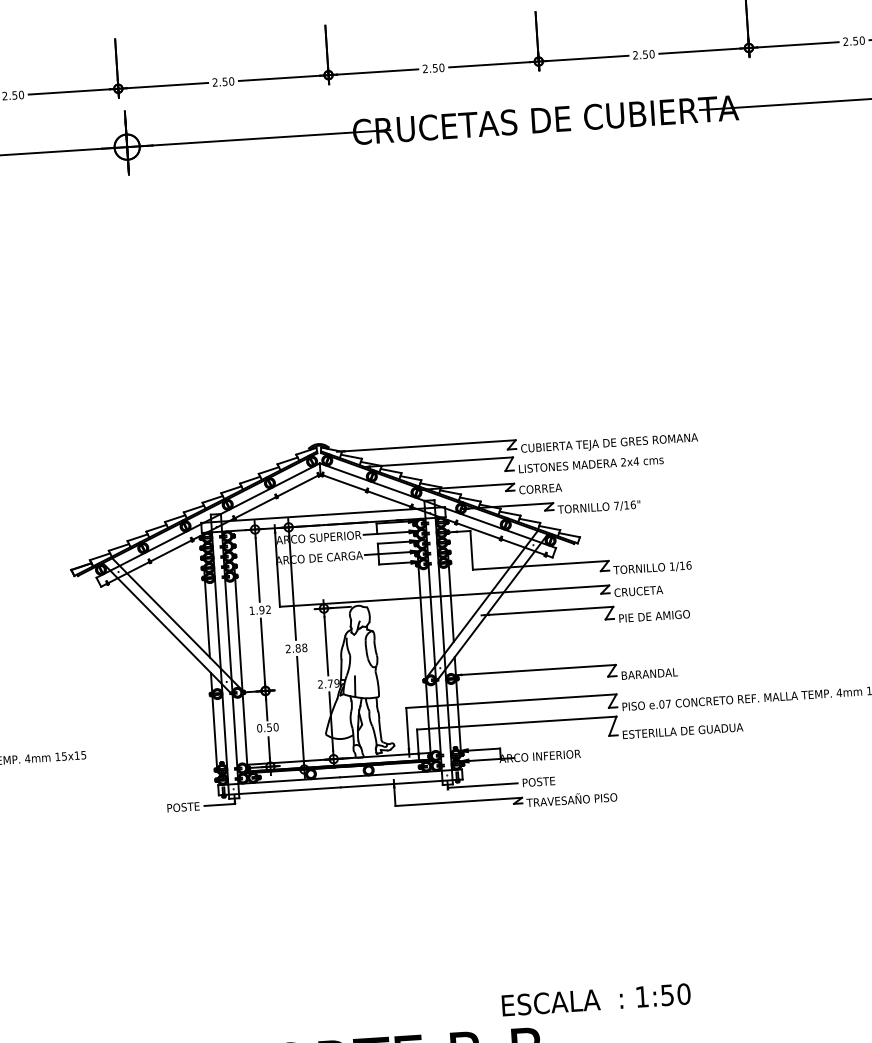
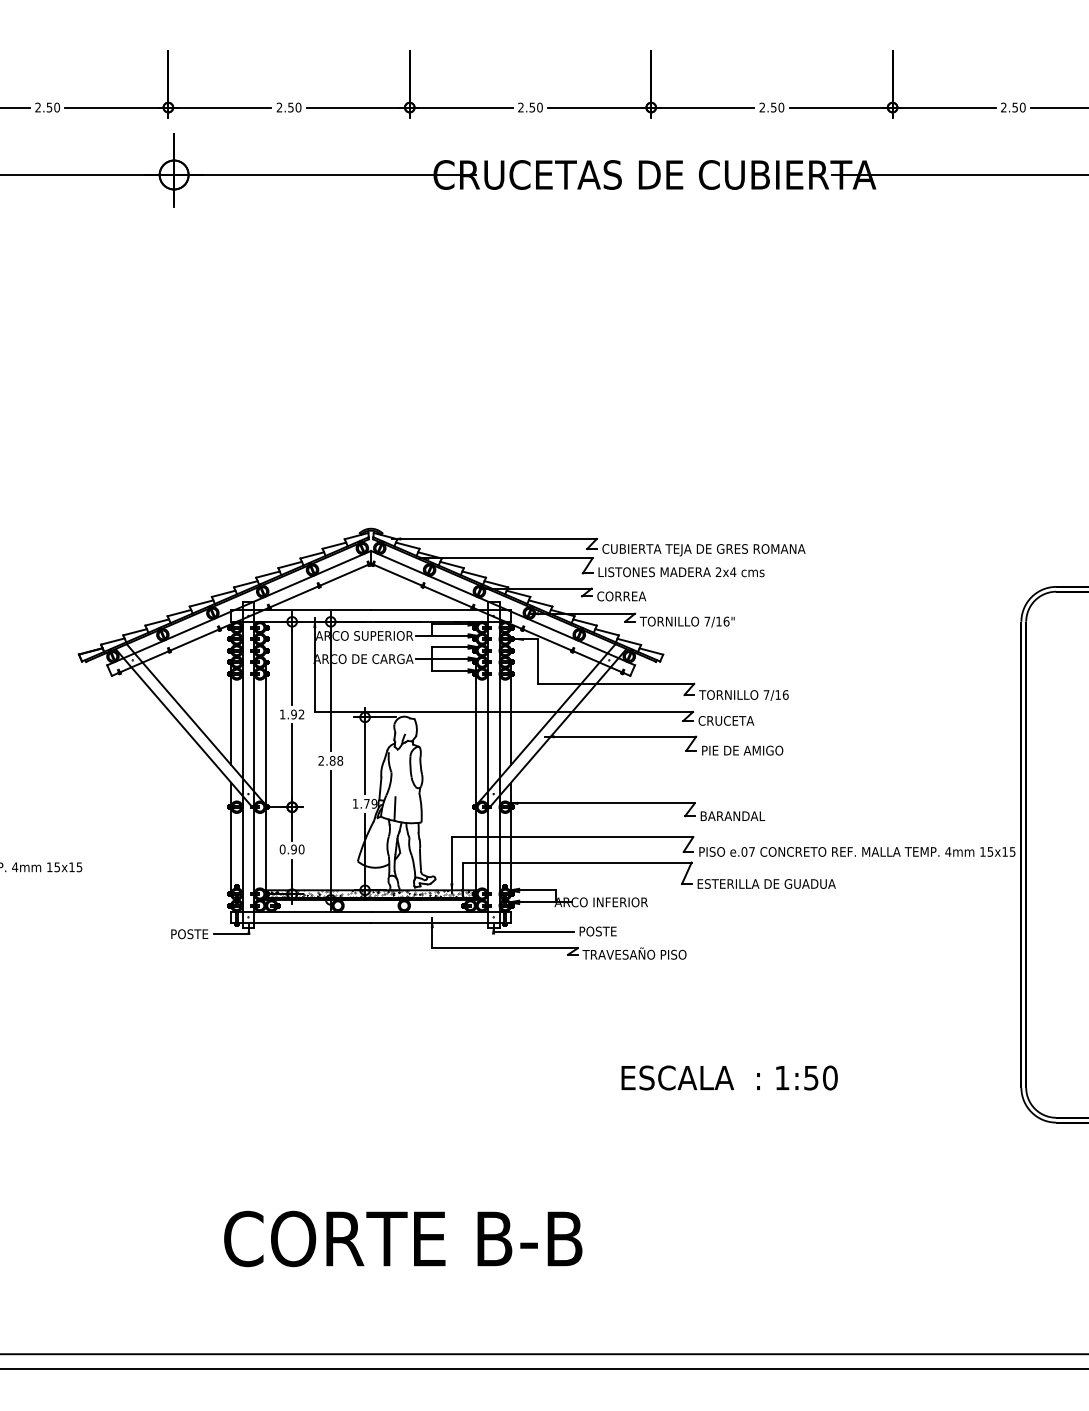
text: (672, 566) -> (766, 694), 1/16 -> 7/16
text: (320, 684) -> (355, 803), 2.79 -> 1.79
text: (269, 726) -> (293, 848), 0.50 -> 0.90
hatch: (338, 762) -> (370, 894), added
text: (596, 999) -> (729, 1077), moved

